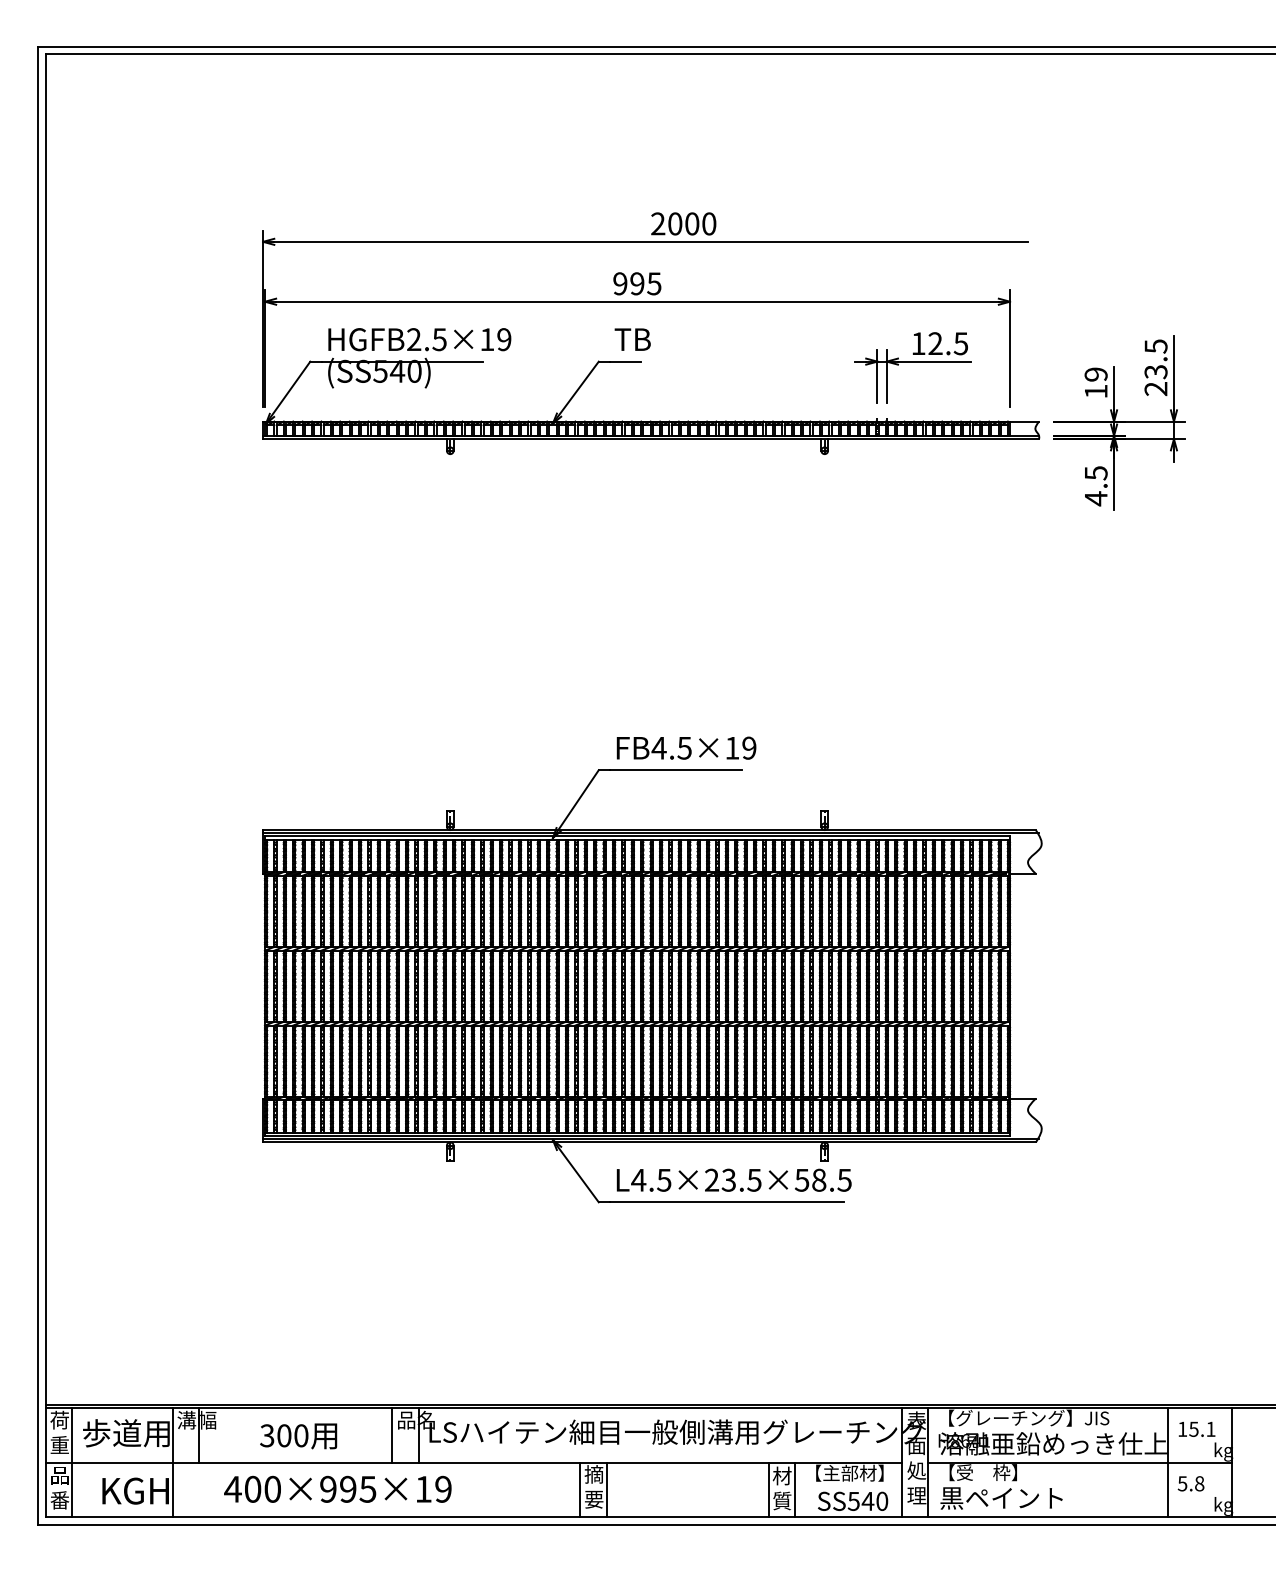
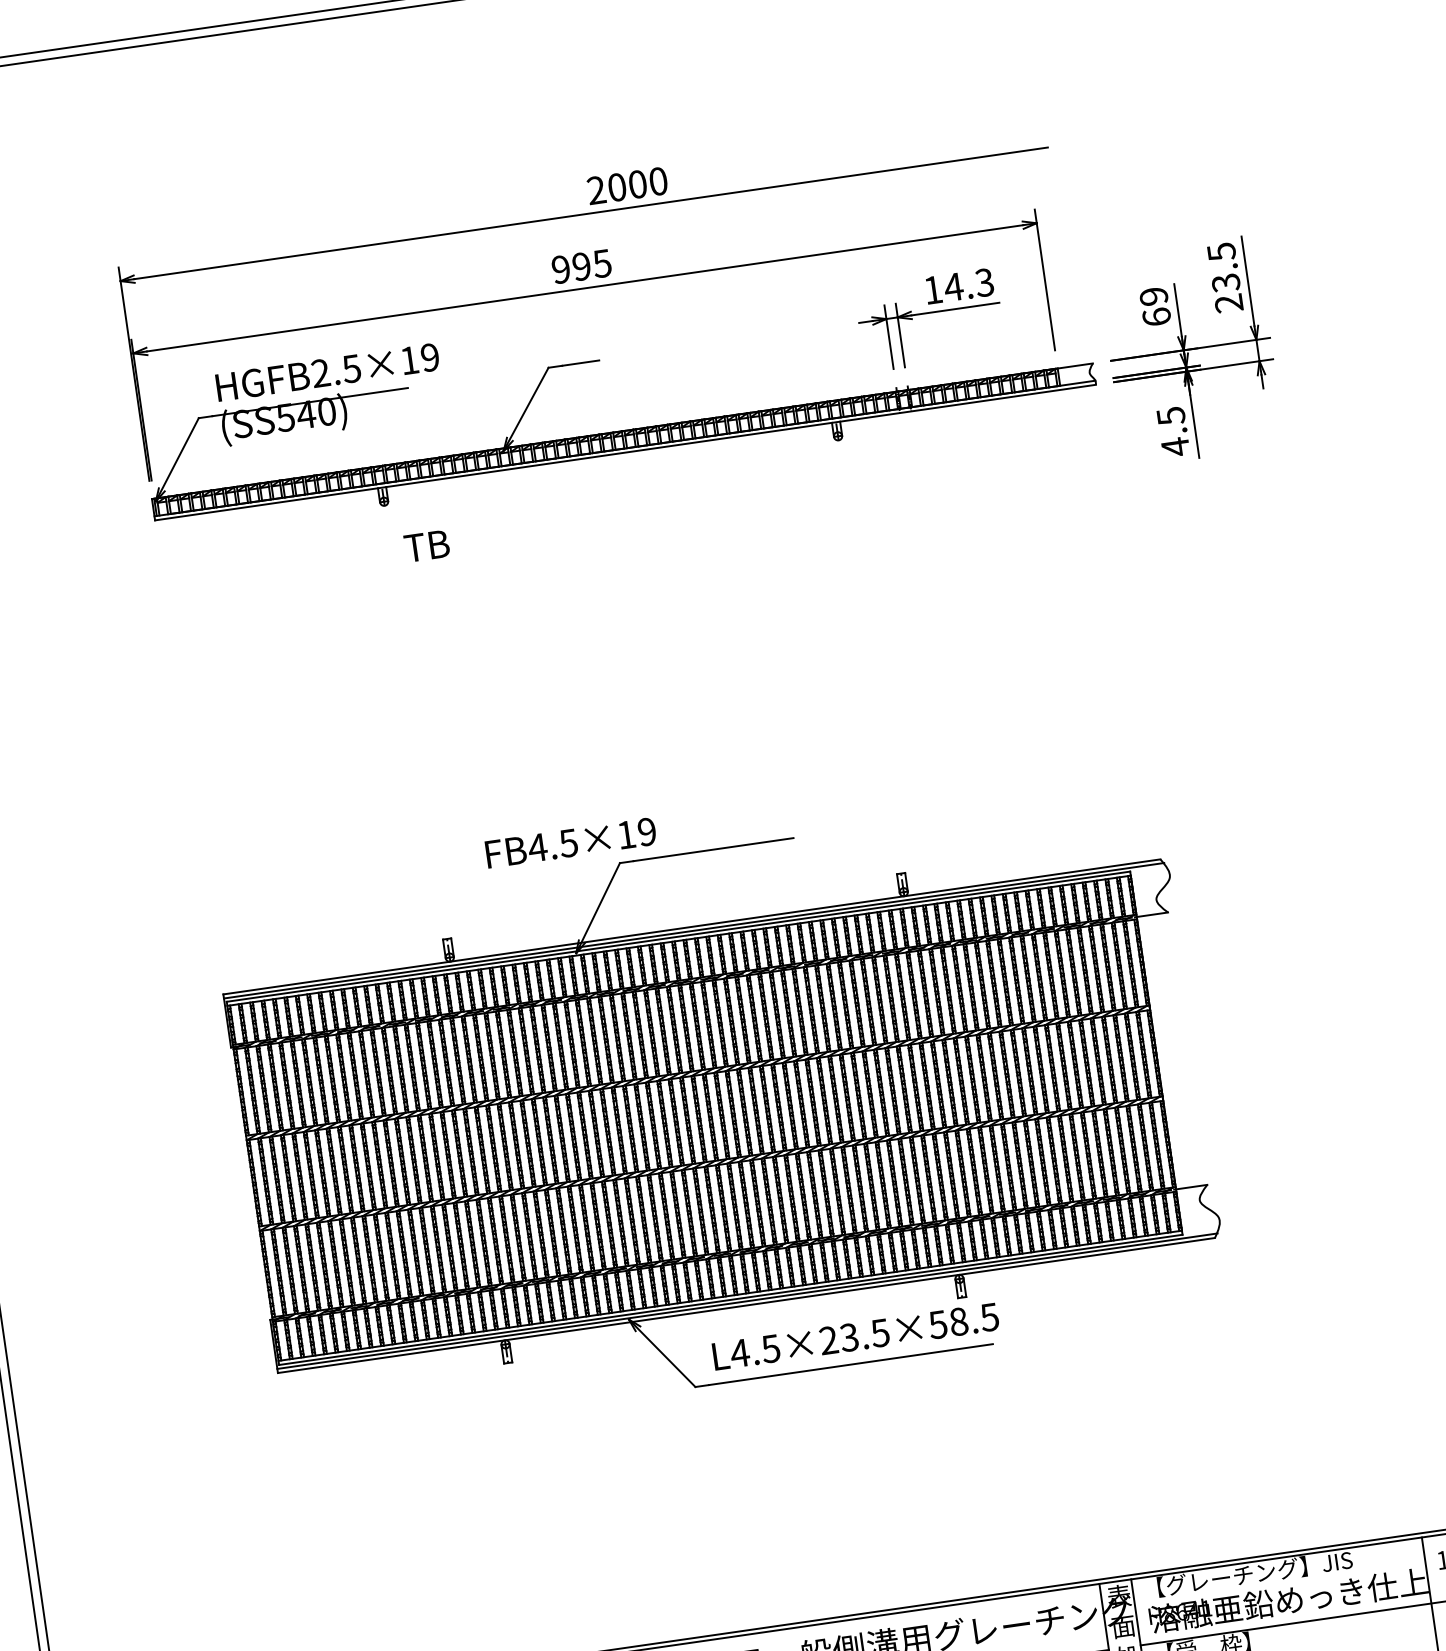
text: (632, 339) -> (426, 546), moved
text: (947, 343) -> (968, 284), 12.5 -> 14.3
text: (1095, 391) -> (1156, 317), 19 -> 69
text: (686, 747) -> (570, 842), moved

